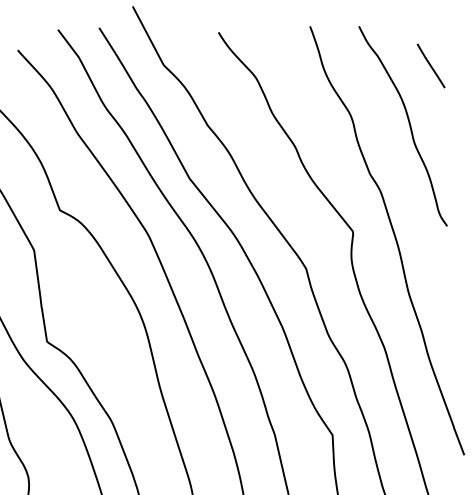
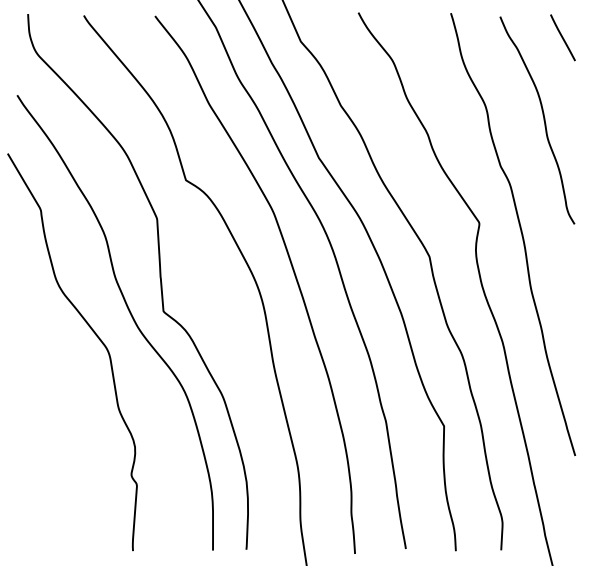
line: (430, 65) -> (562, 37), moved

